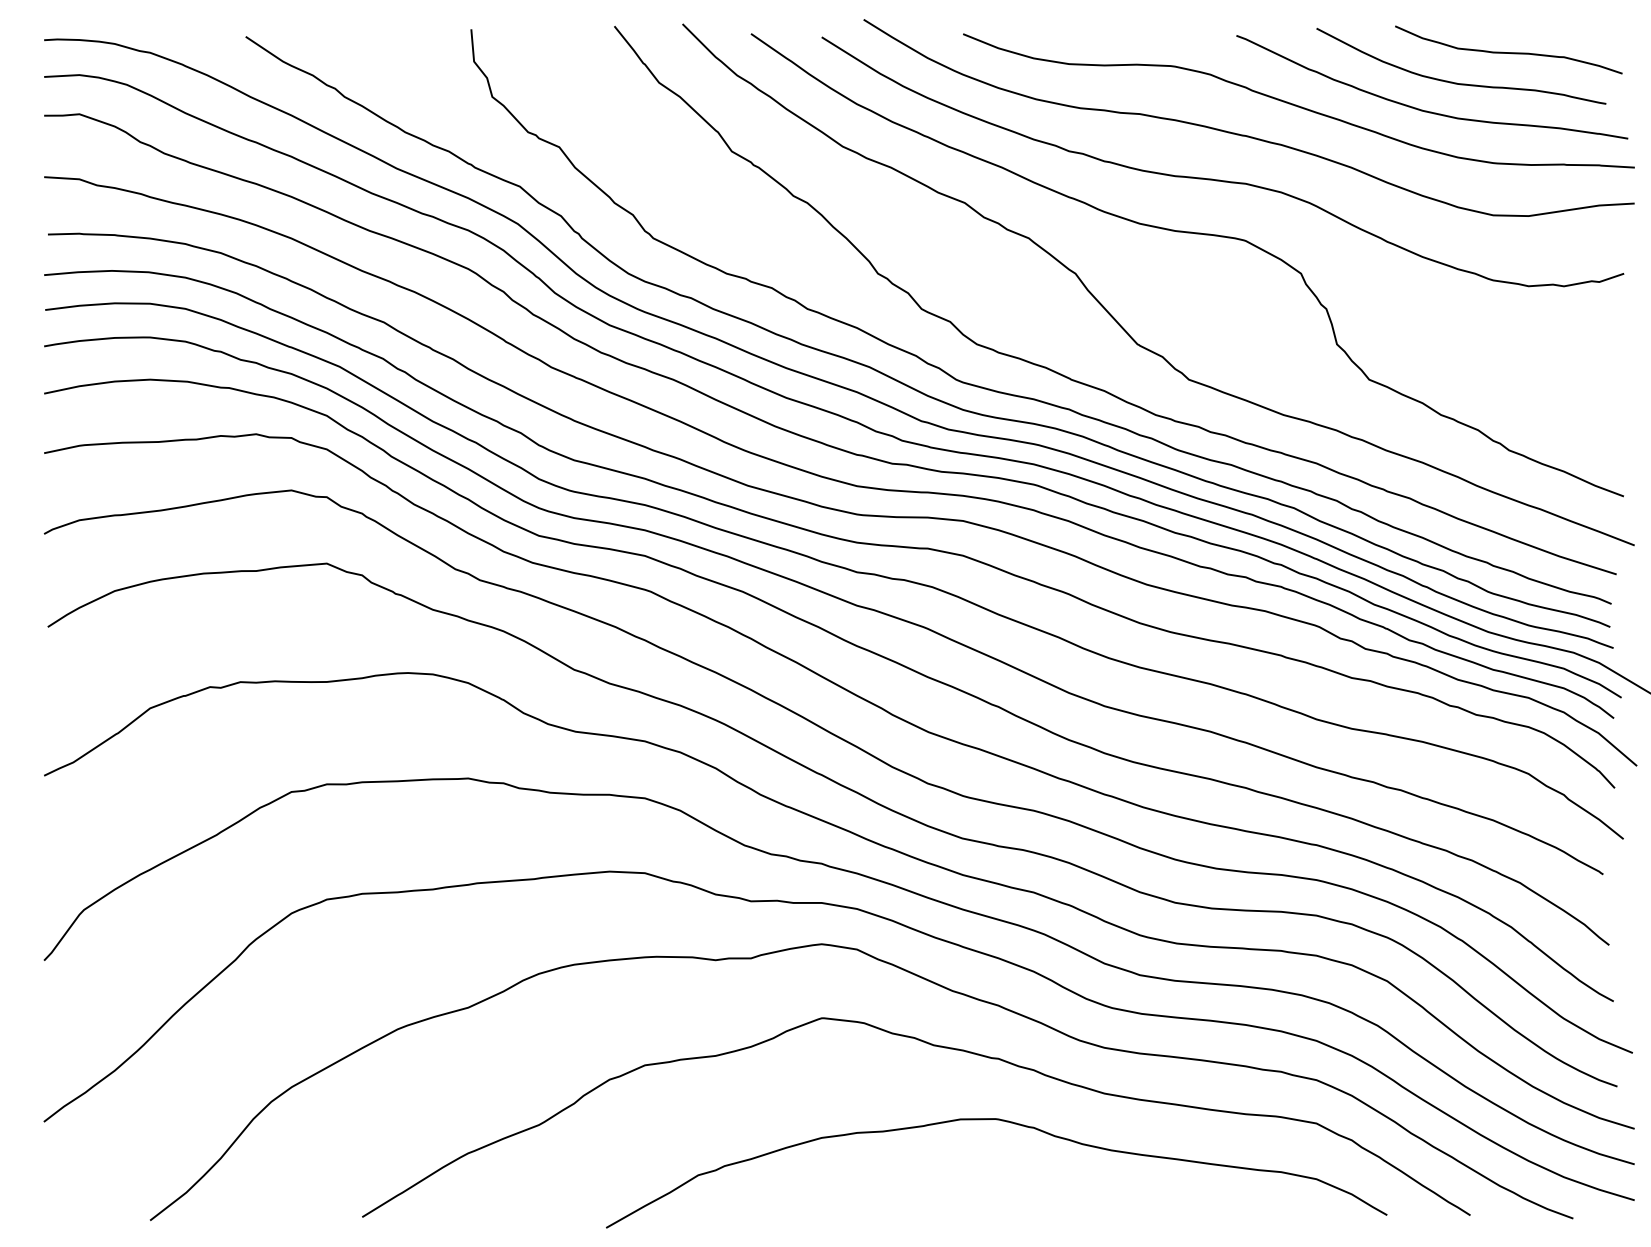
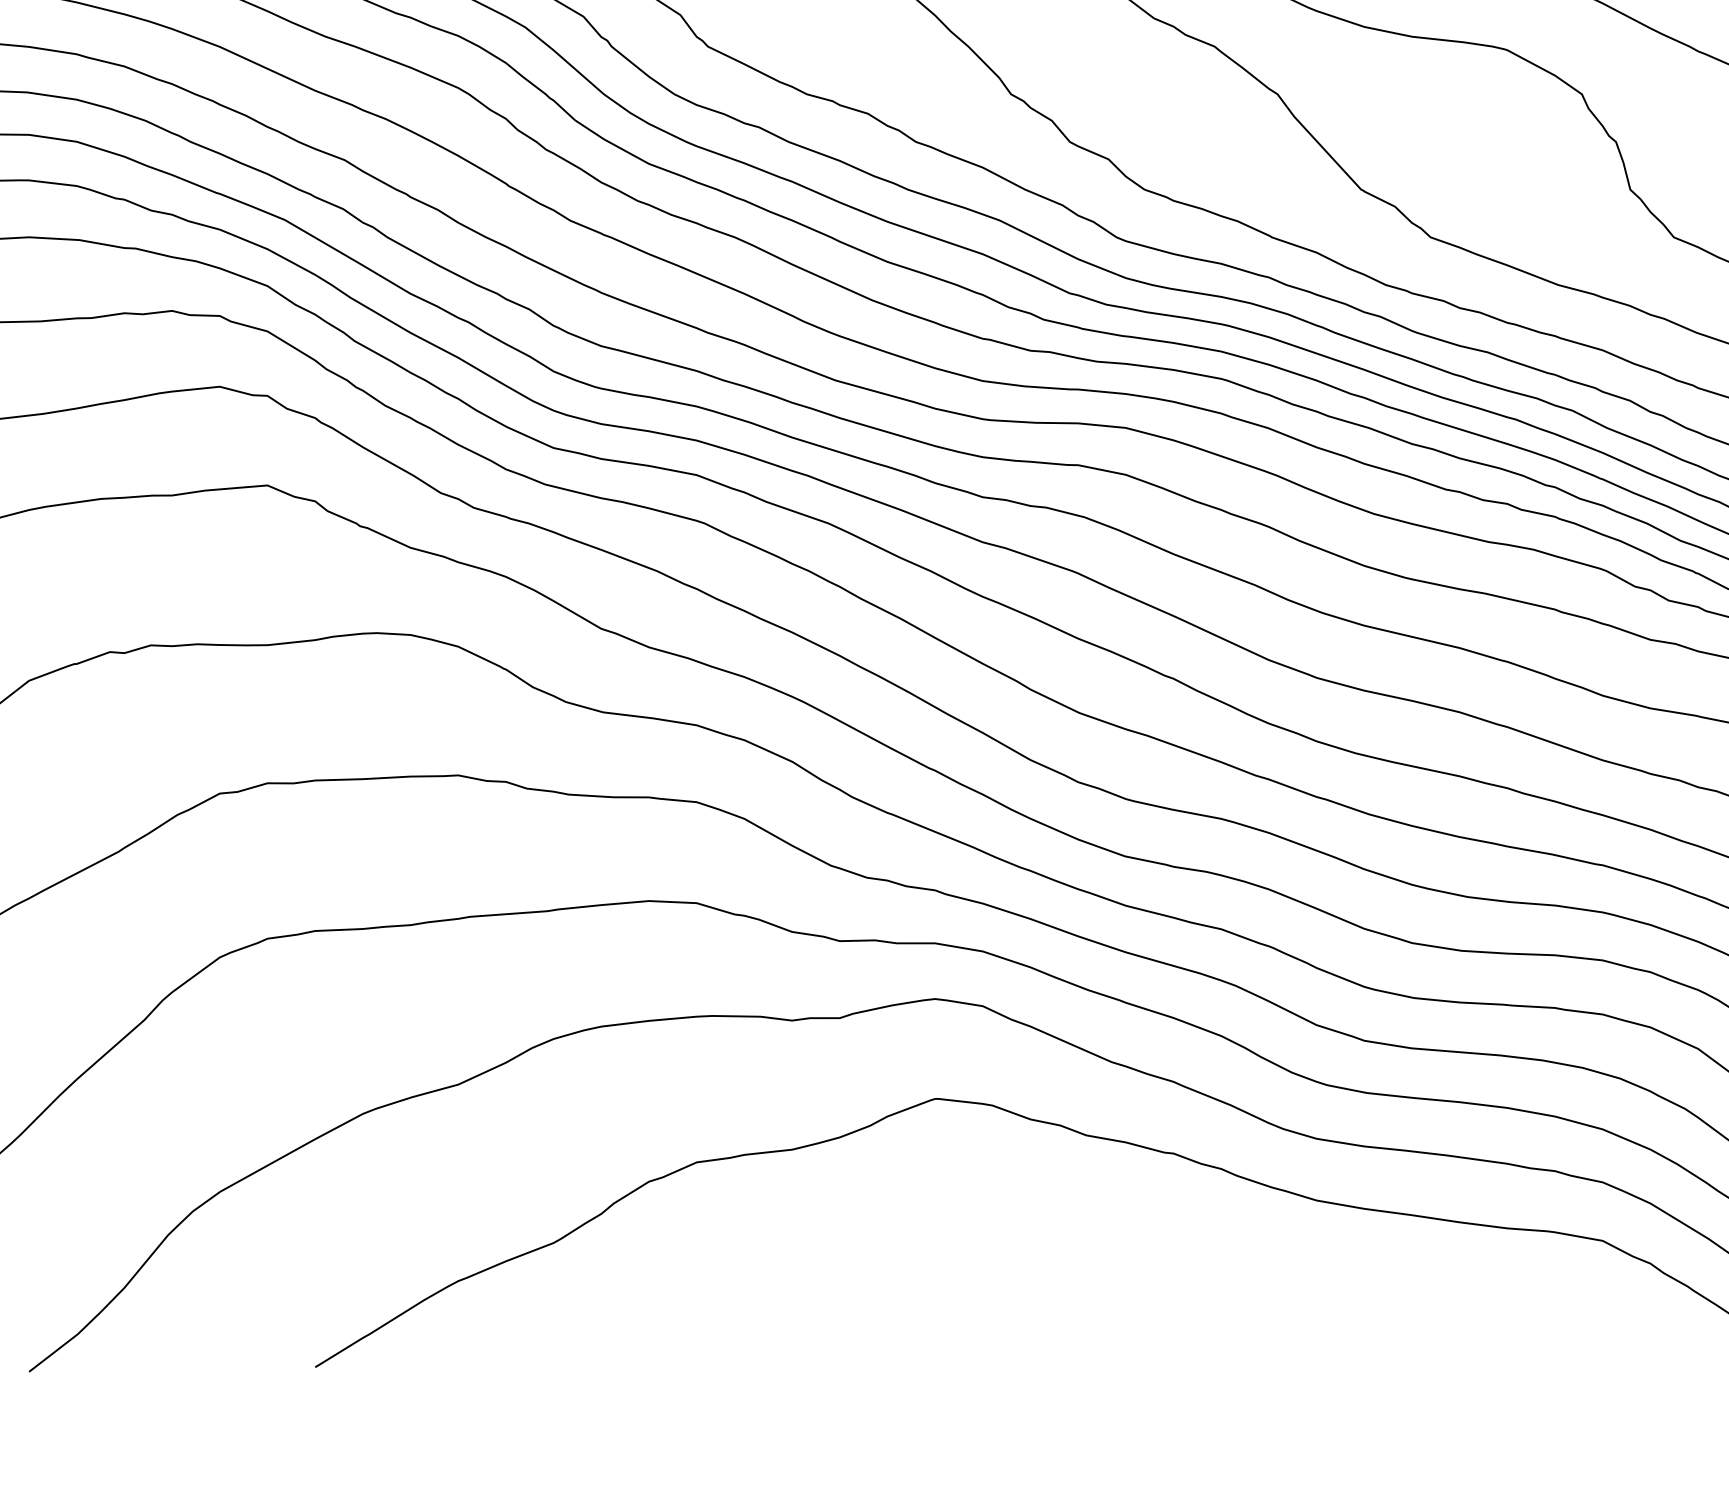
curve: (1010, 1123) -> (1189, 1240), removed

